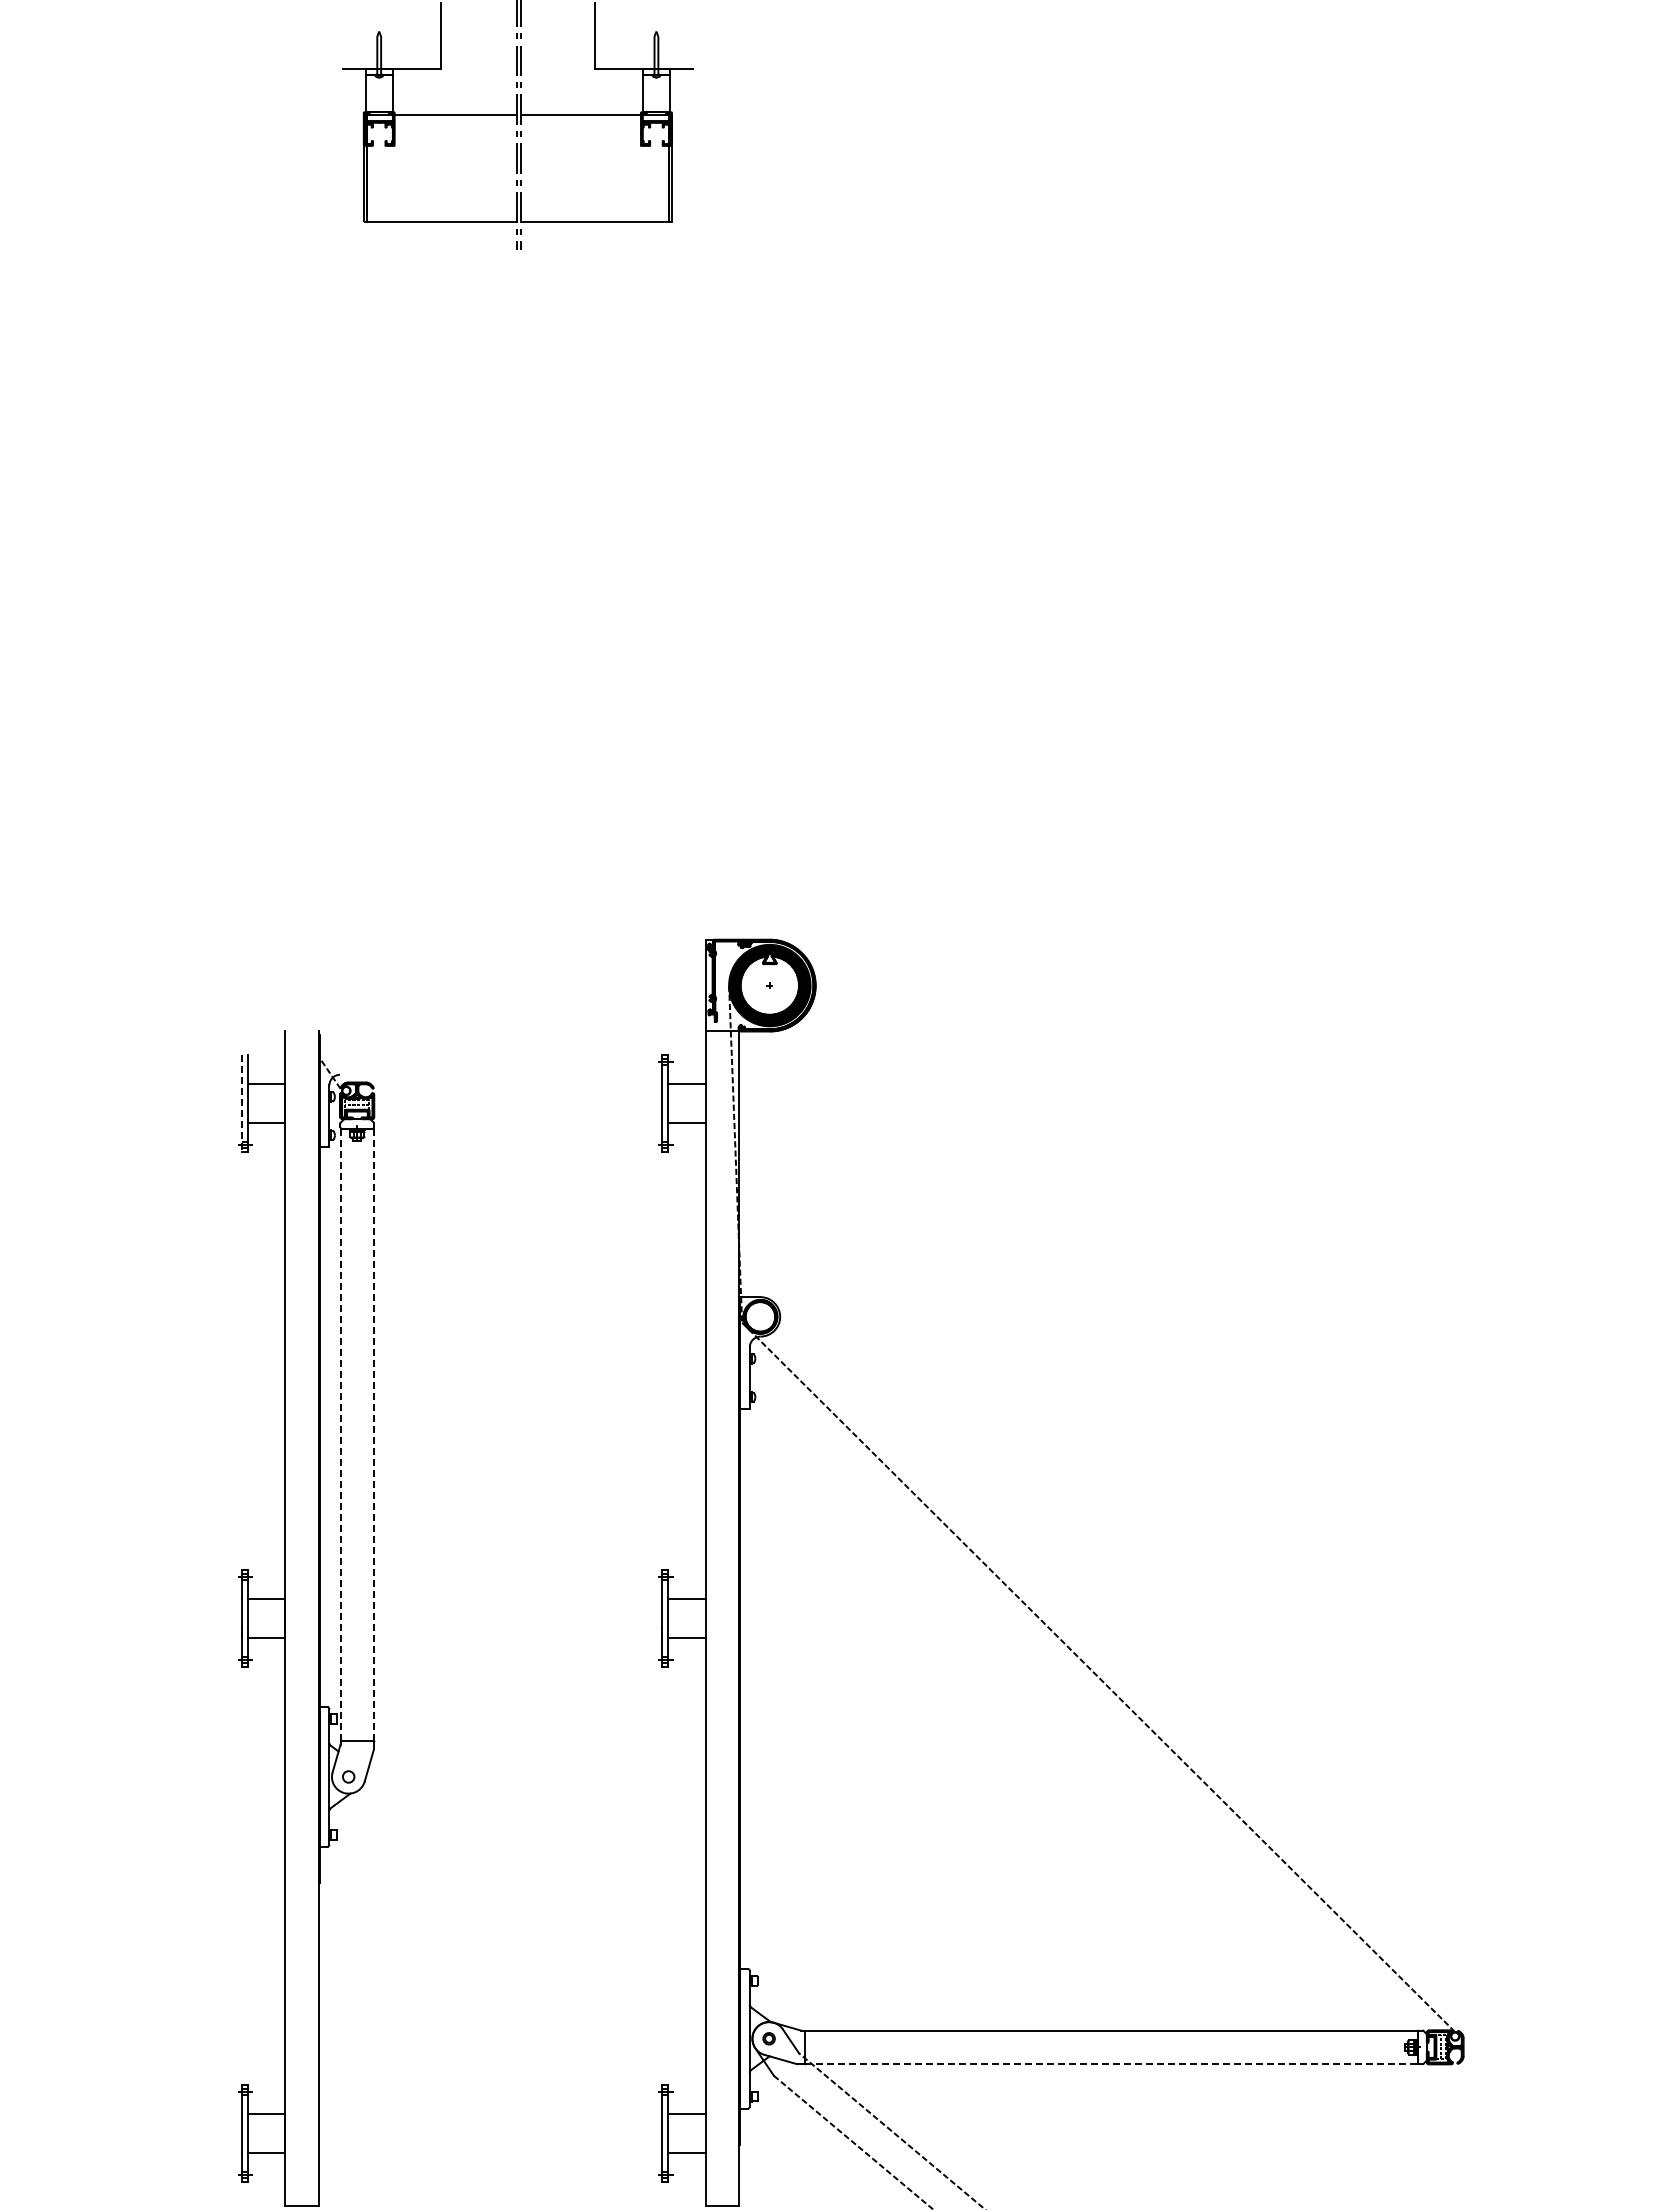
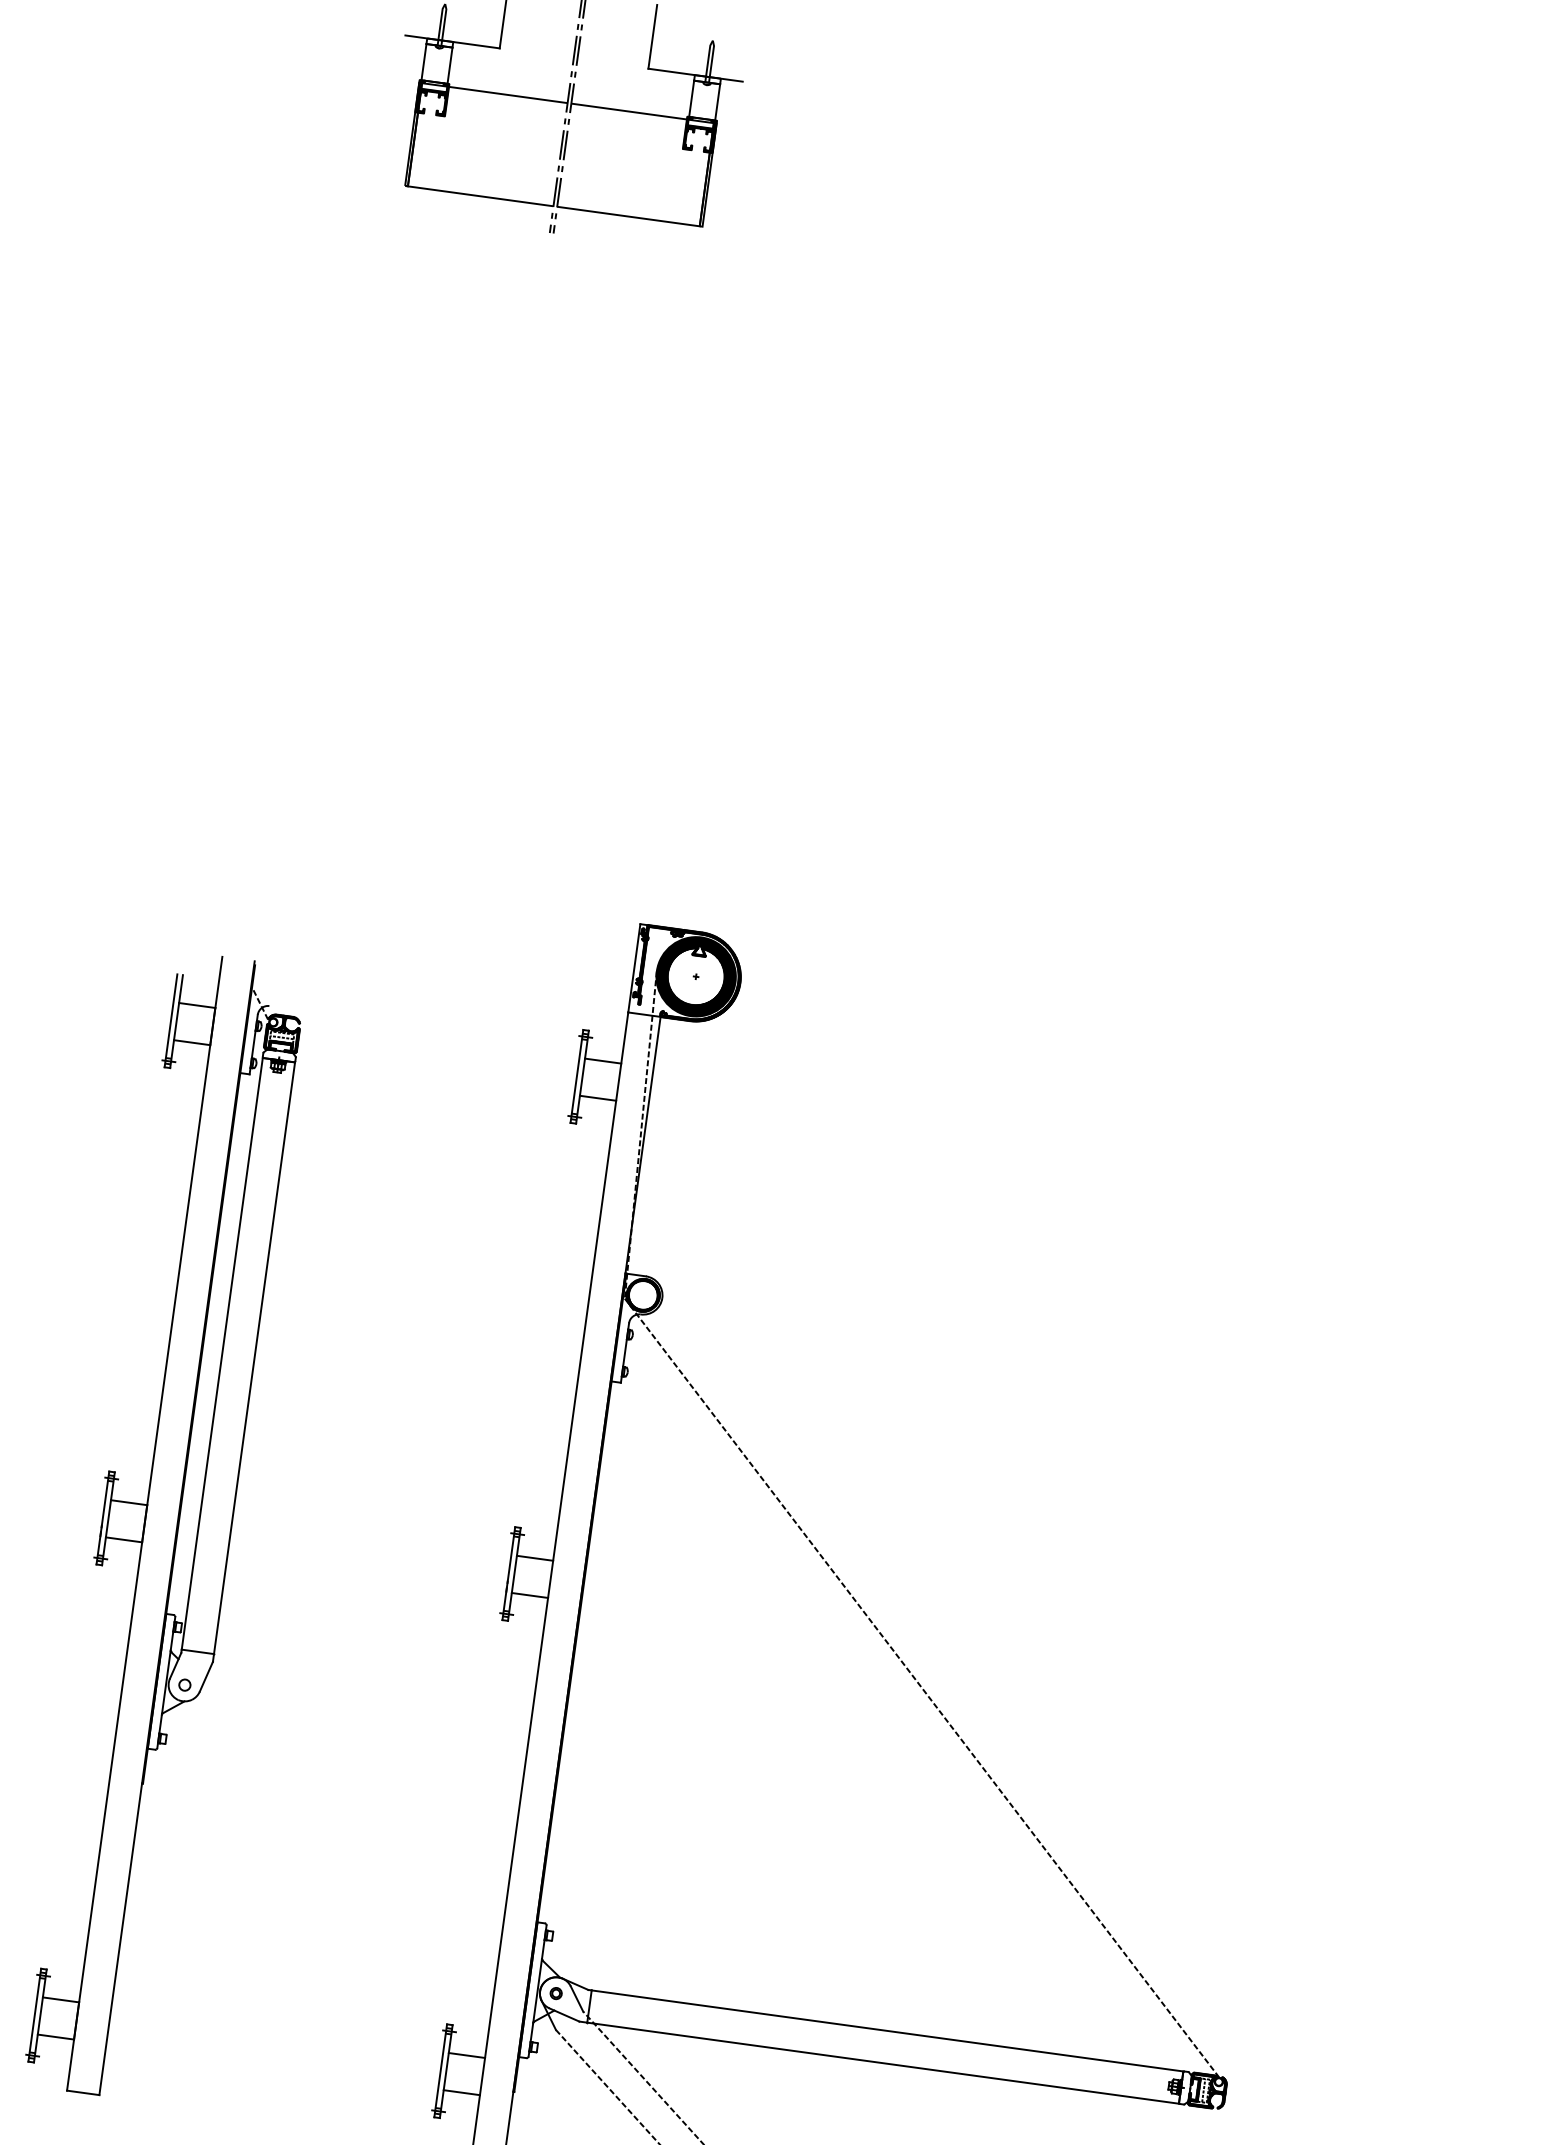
line: (242, 1104) -> (171, 1021), dashed -> solid
line: (373, 1434) -> (254, 1357), dashed -> solid
line: (340, 1435) -> (222, 1354), dashed -> solid
line: (1111, 2064) -> (883, 2063), dashed -> solid

